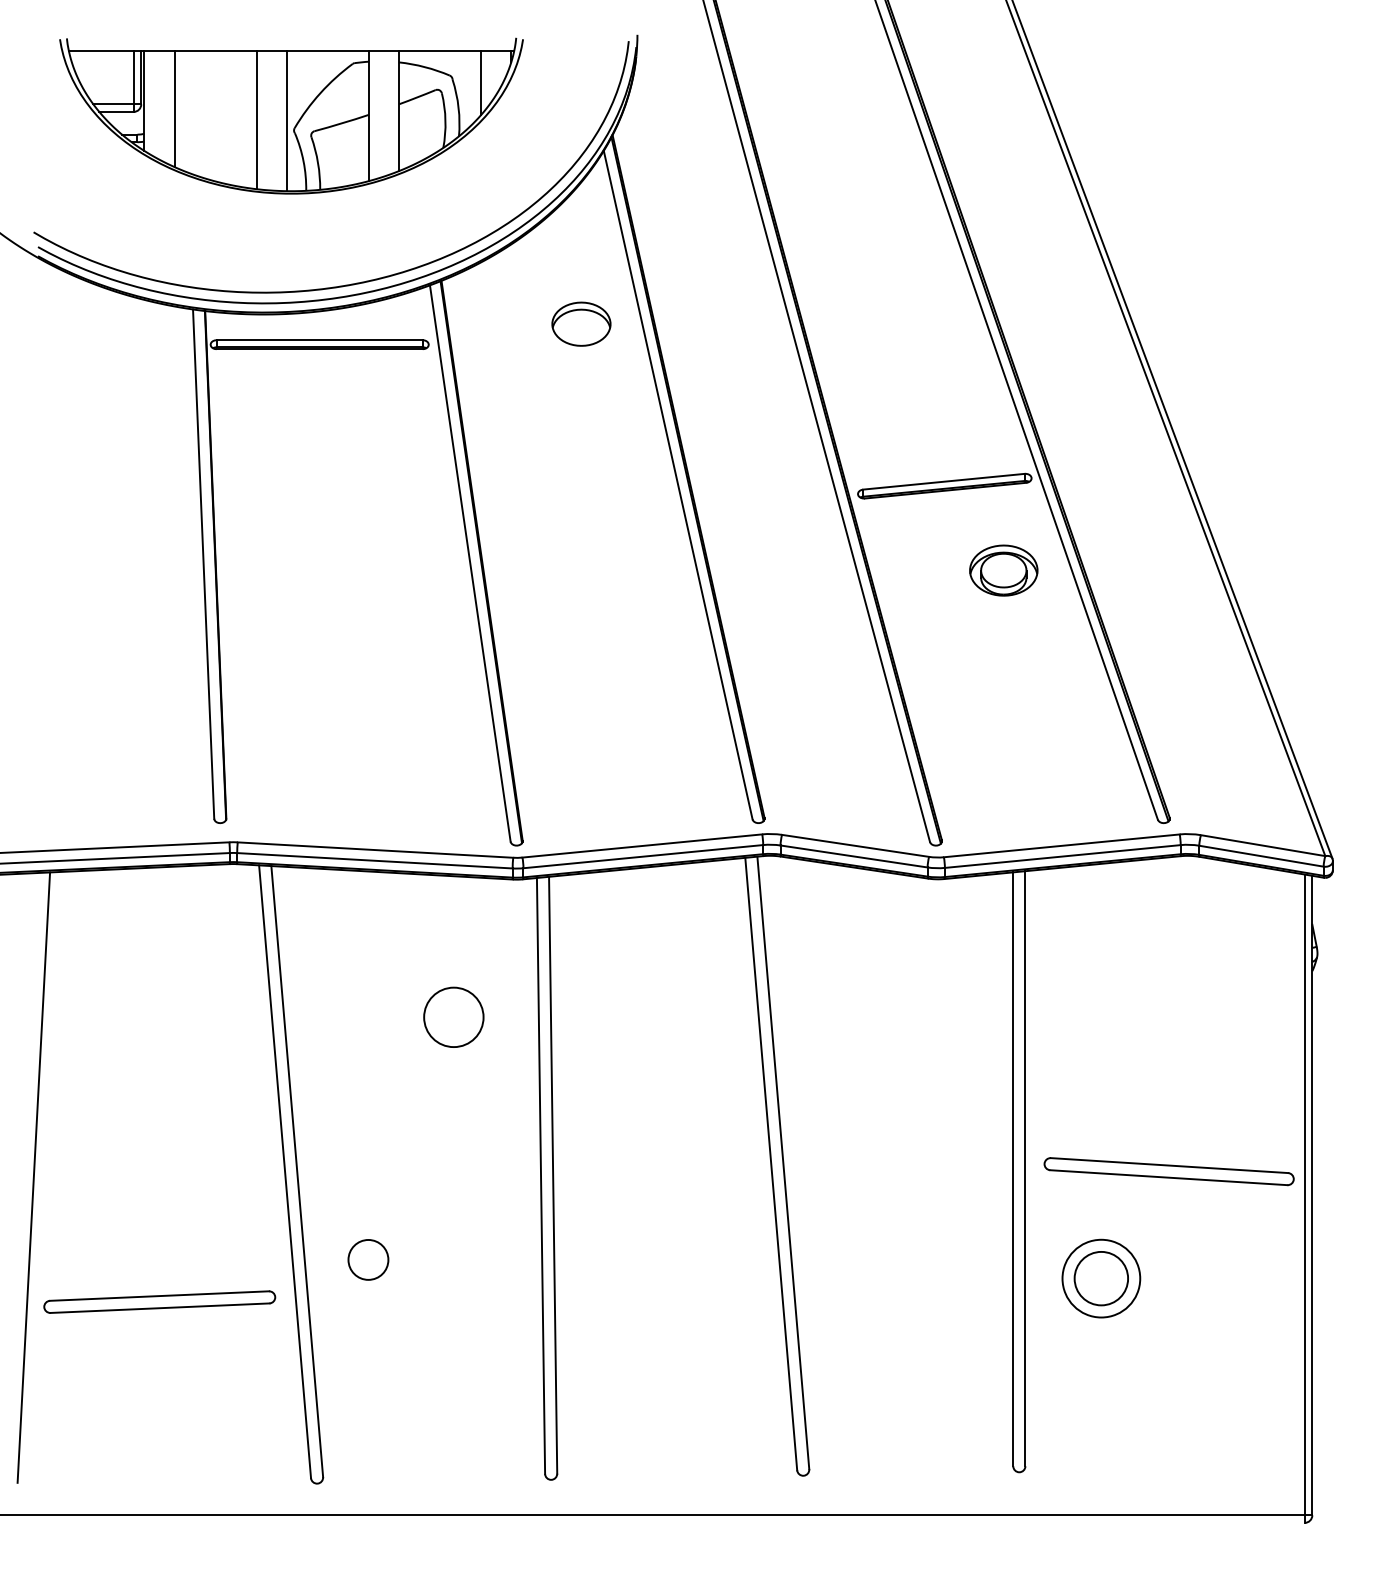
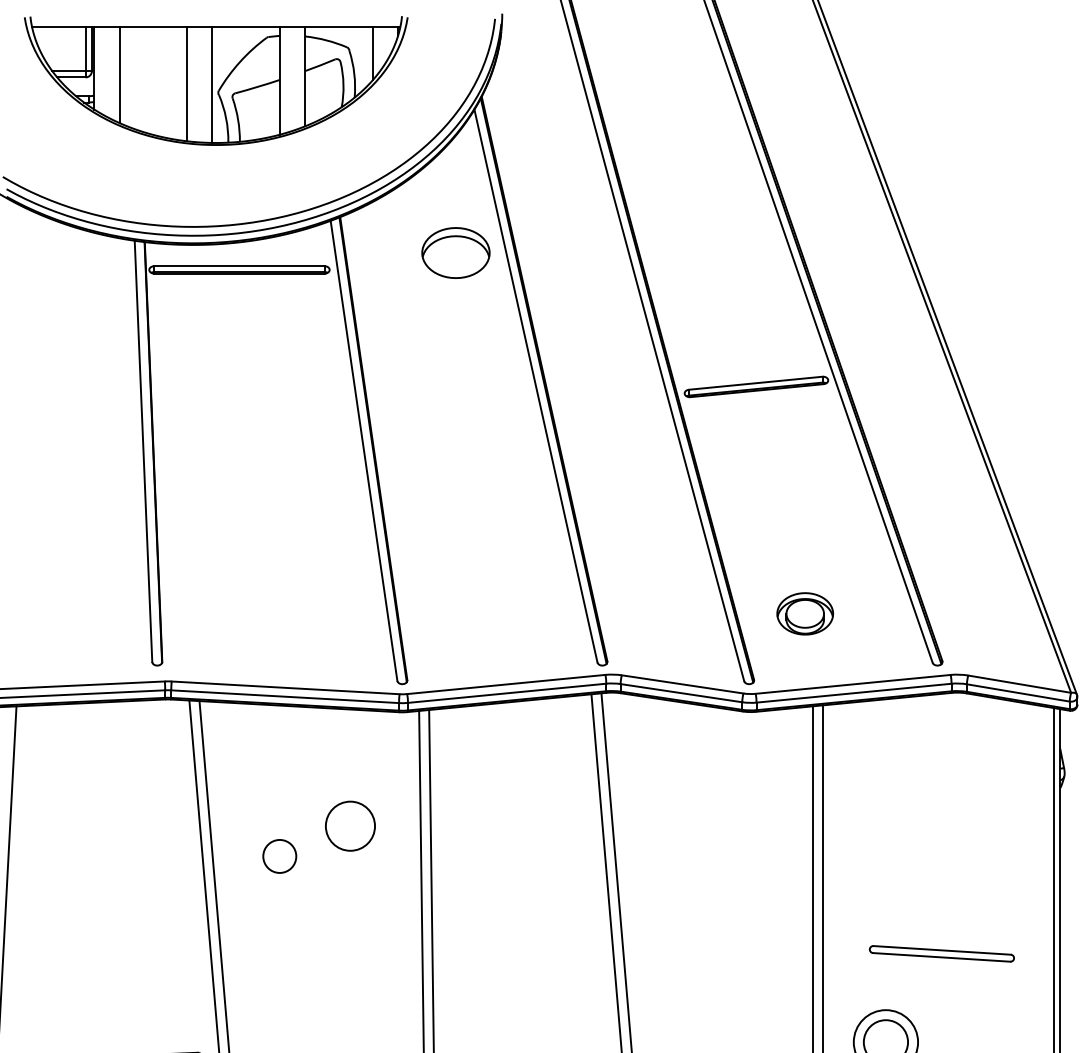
part: (581, 323) -> (455, 252), size x1.4
part: (1003, 570) -> (804, 613), moved
part: (1168, 1171) -> (941, 953), size x0.7
circle: (368, 1259) -> (279, 856), moved

